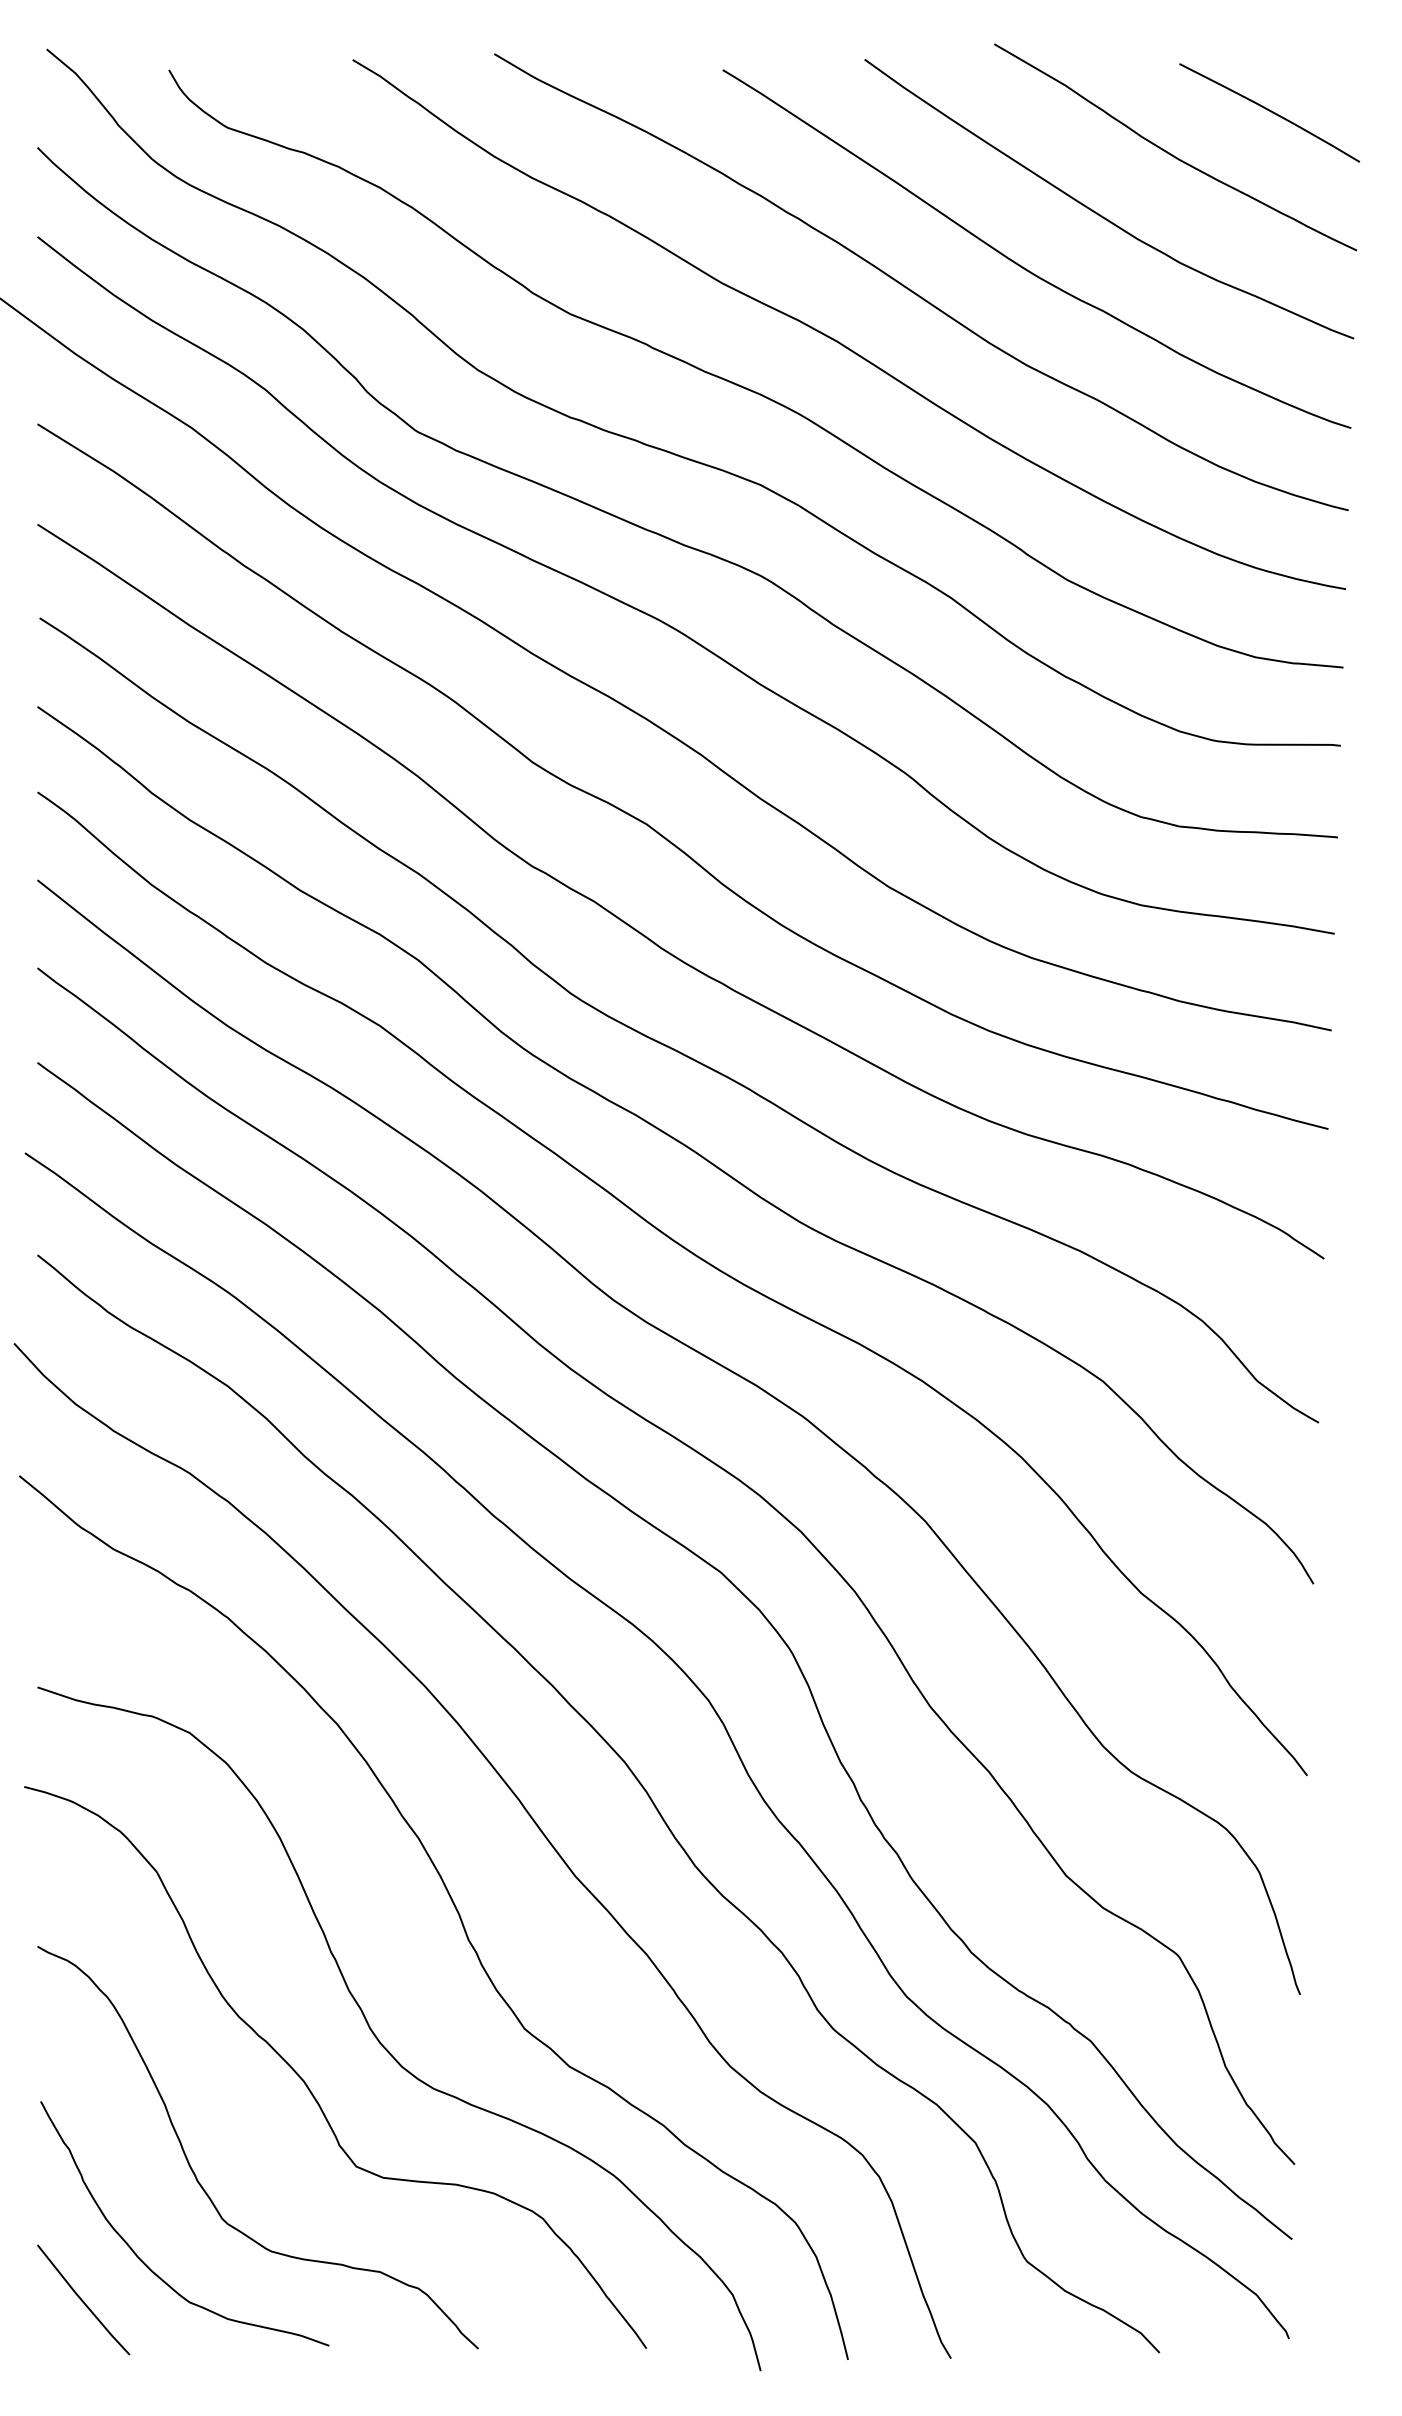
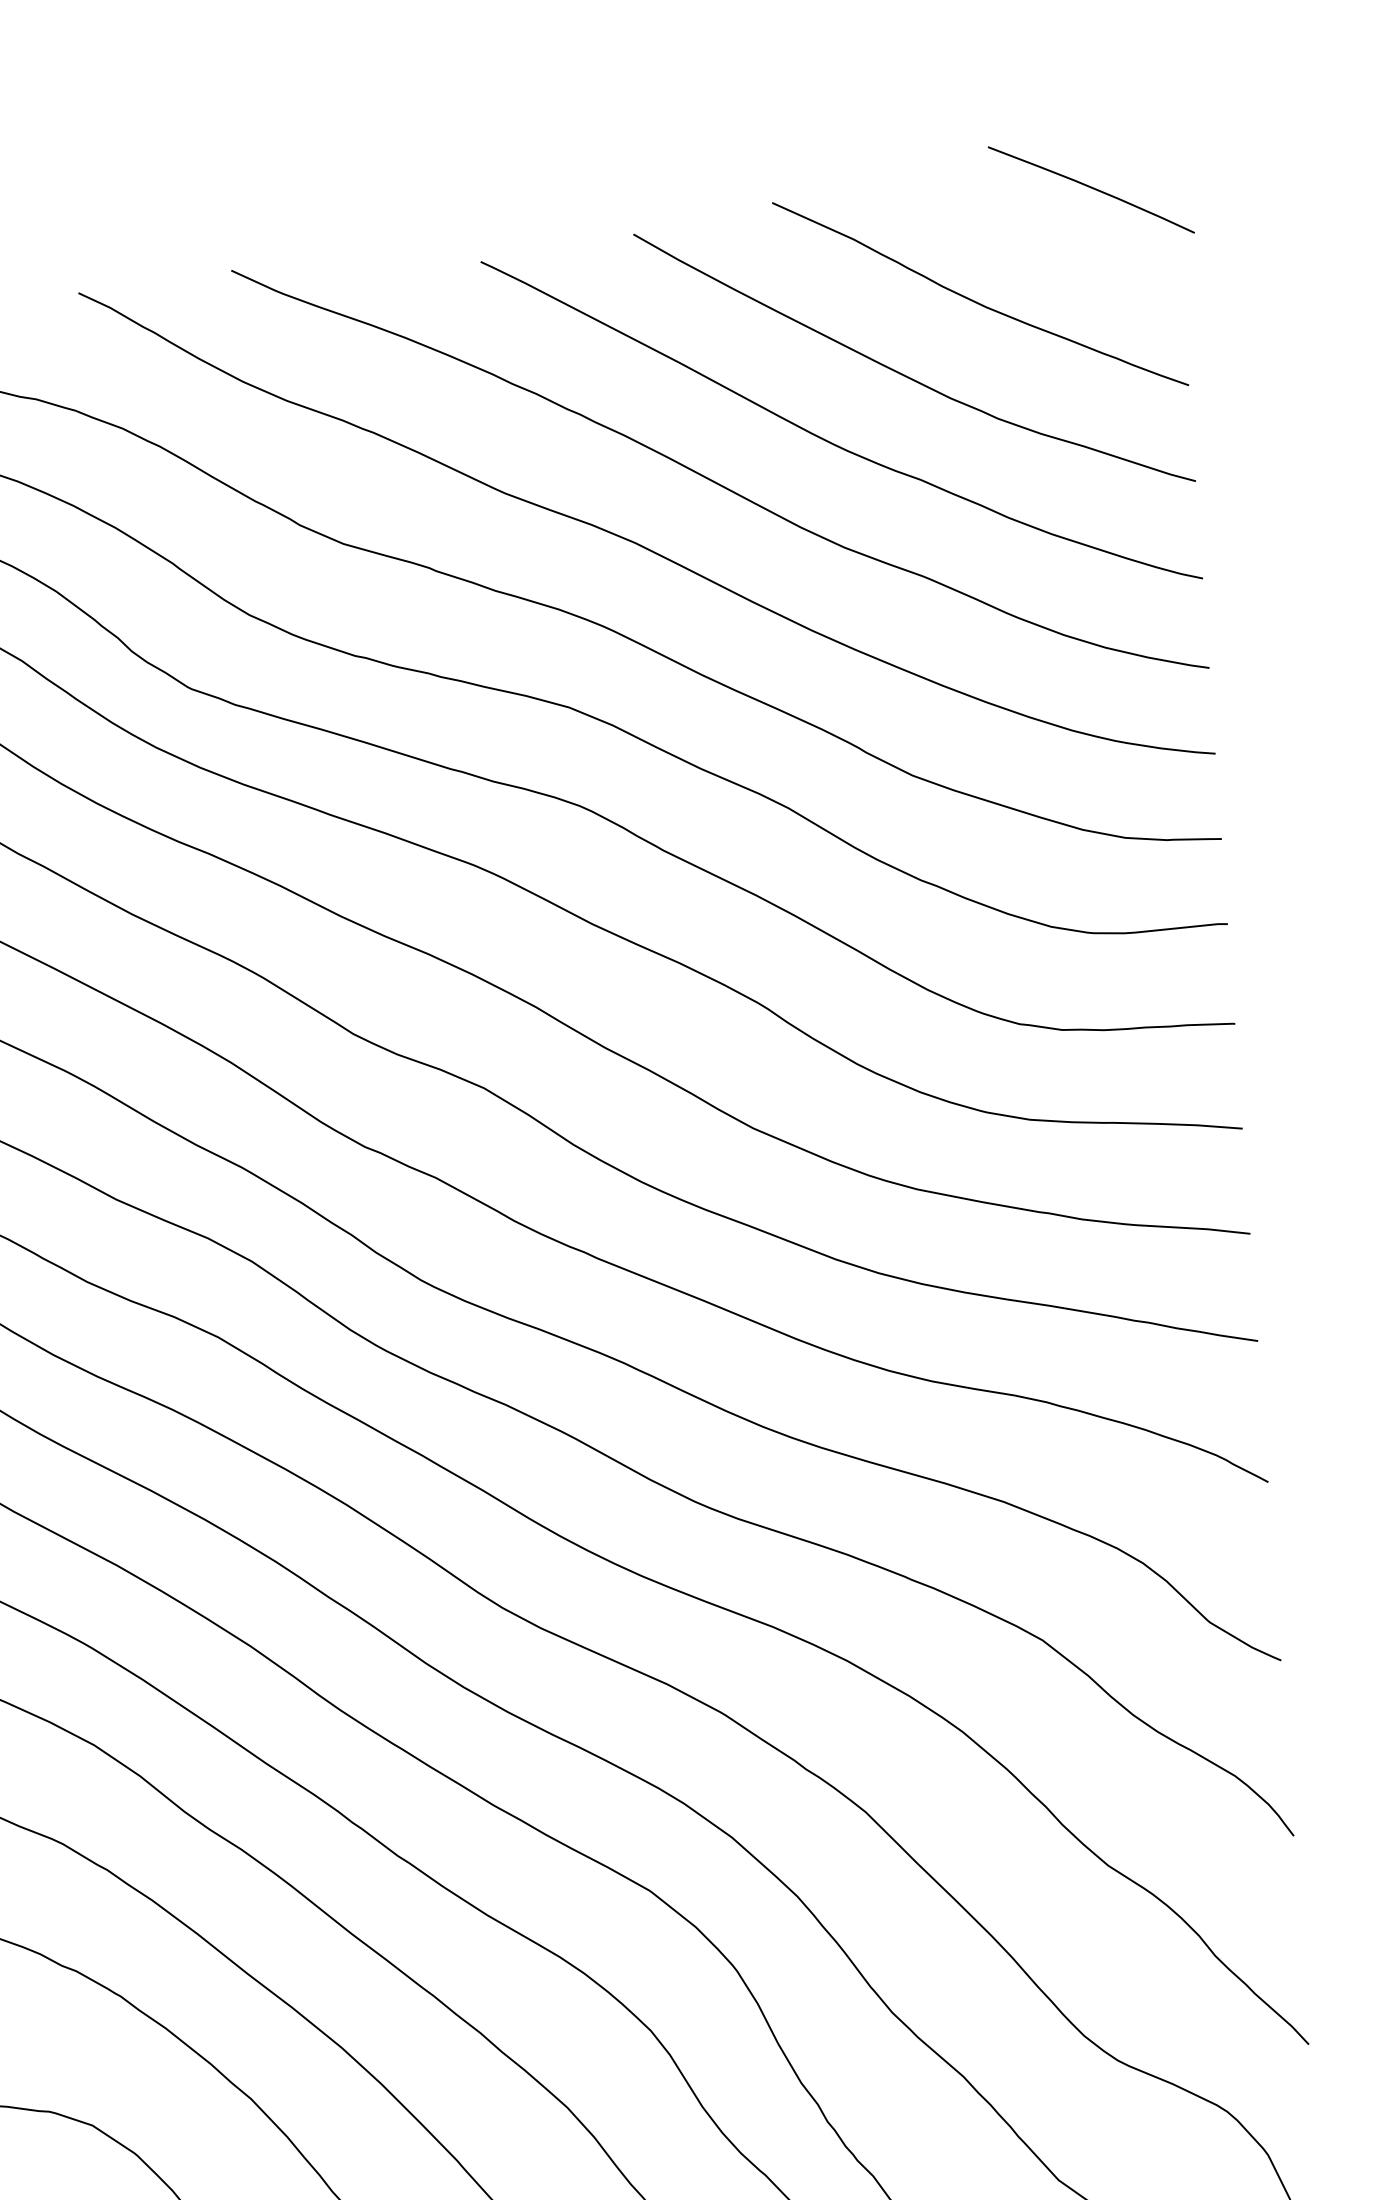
curve: (1269, 111) -> (1090, 188), moved

